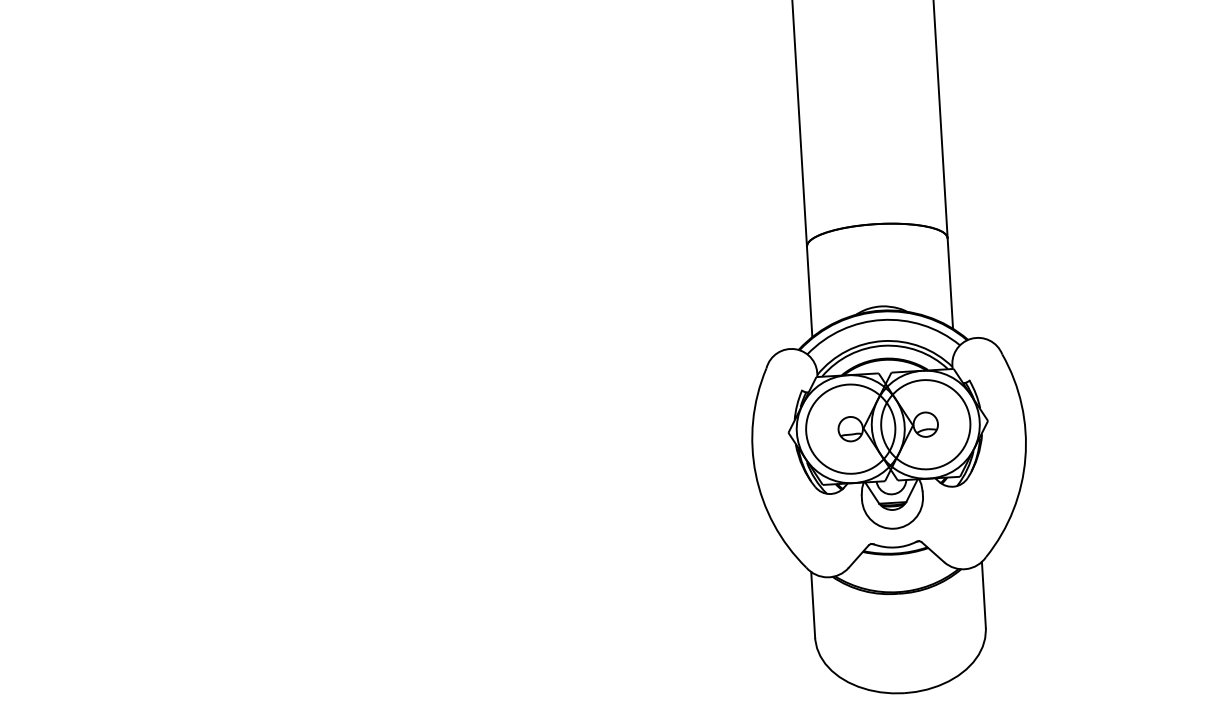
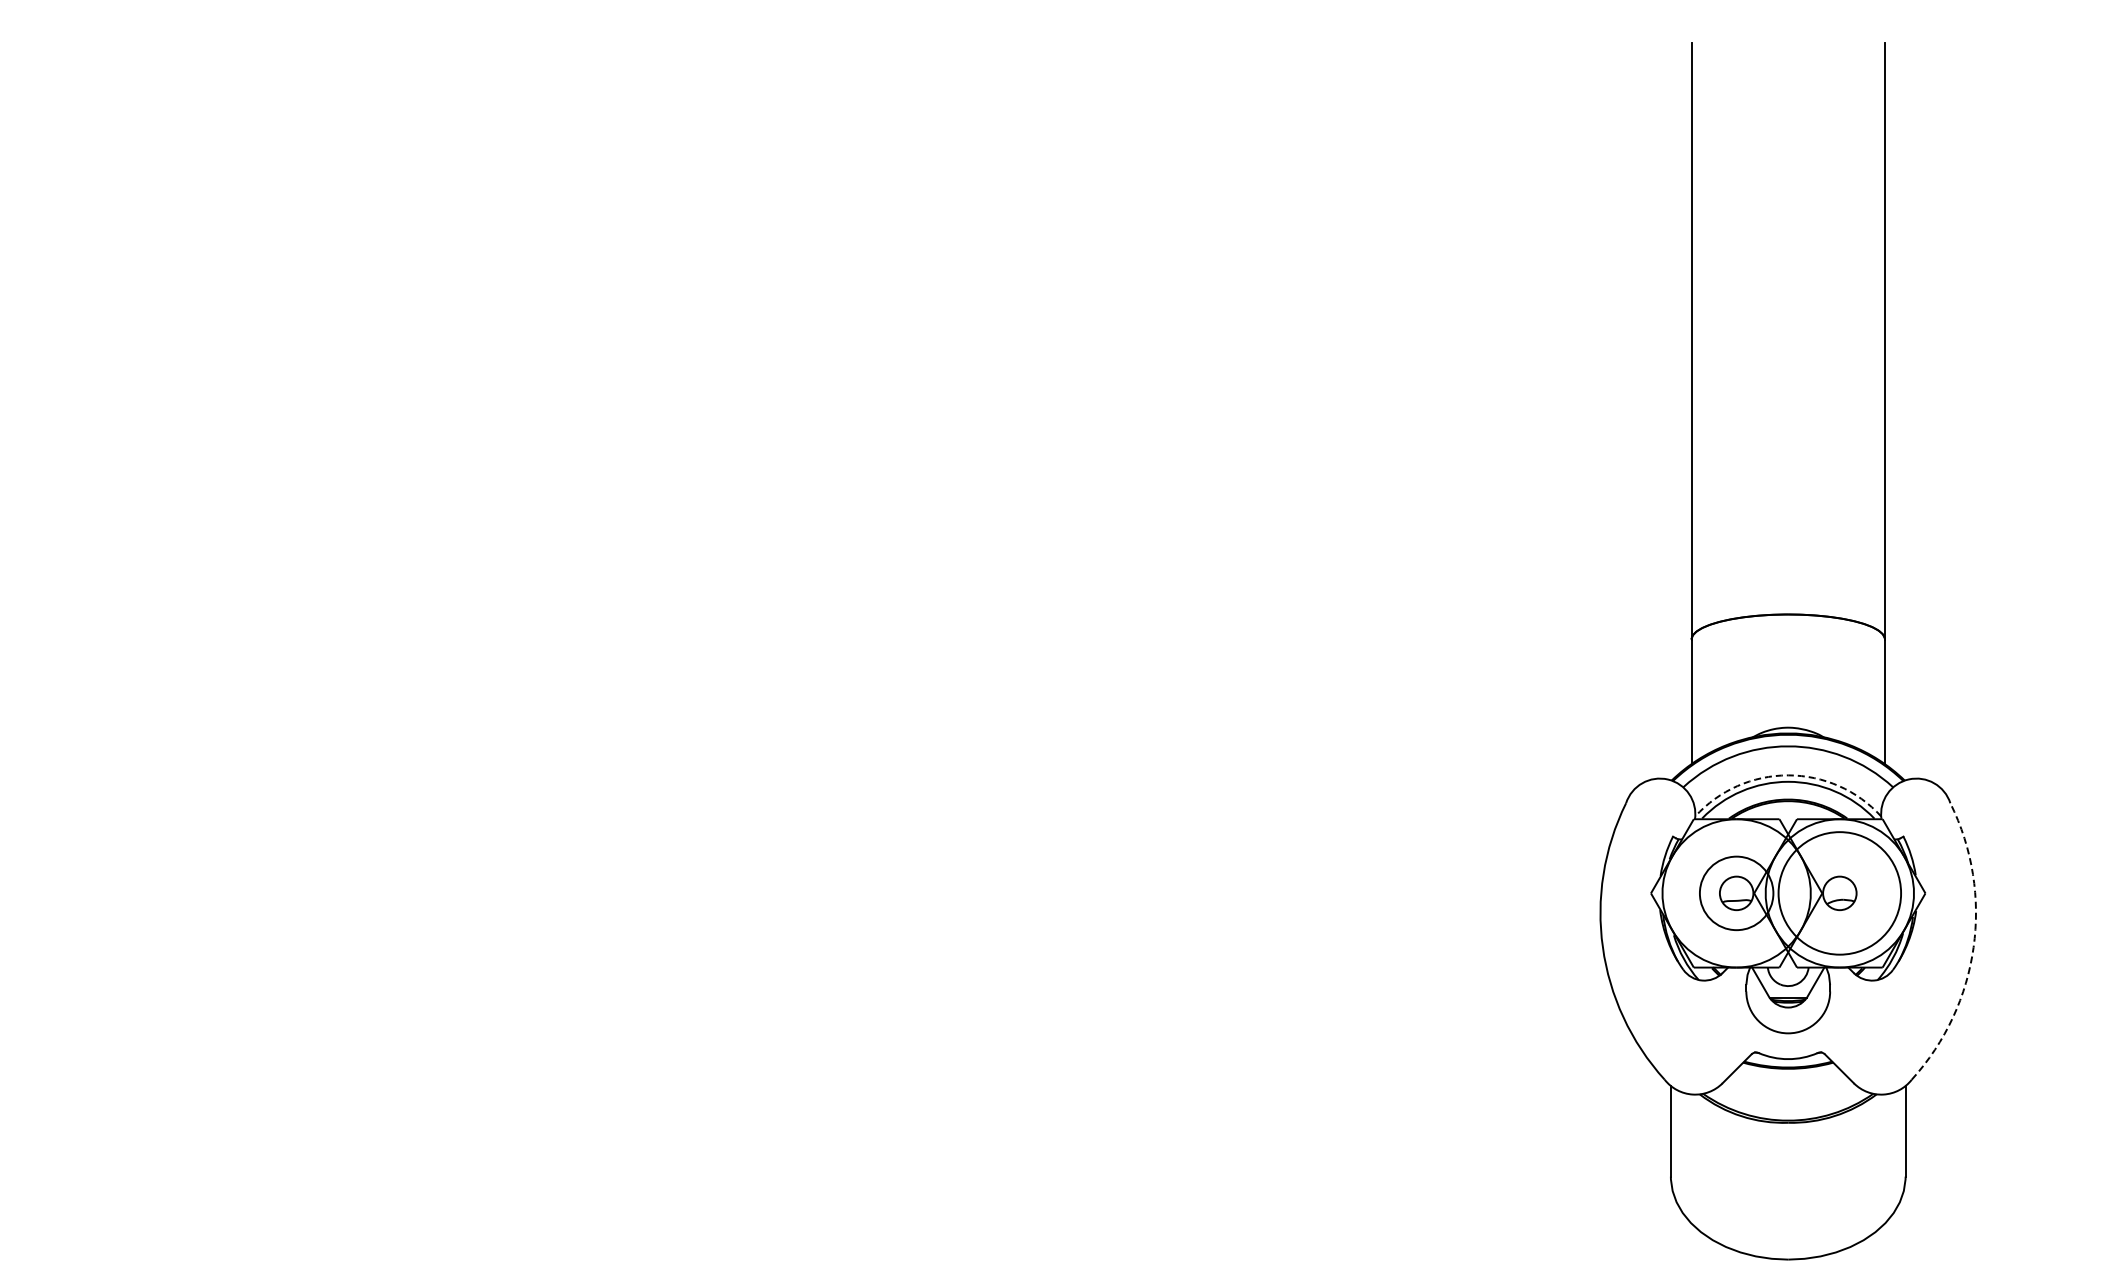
arc: (883, 341) -> (1788, 775), solid -> dashed
circle: (850, 429) -> (1736, 893), size x0.6
arc: (1025, 458) -> (1973, 947), solid -> dashed

